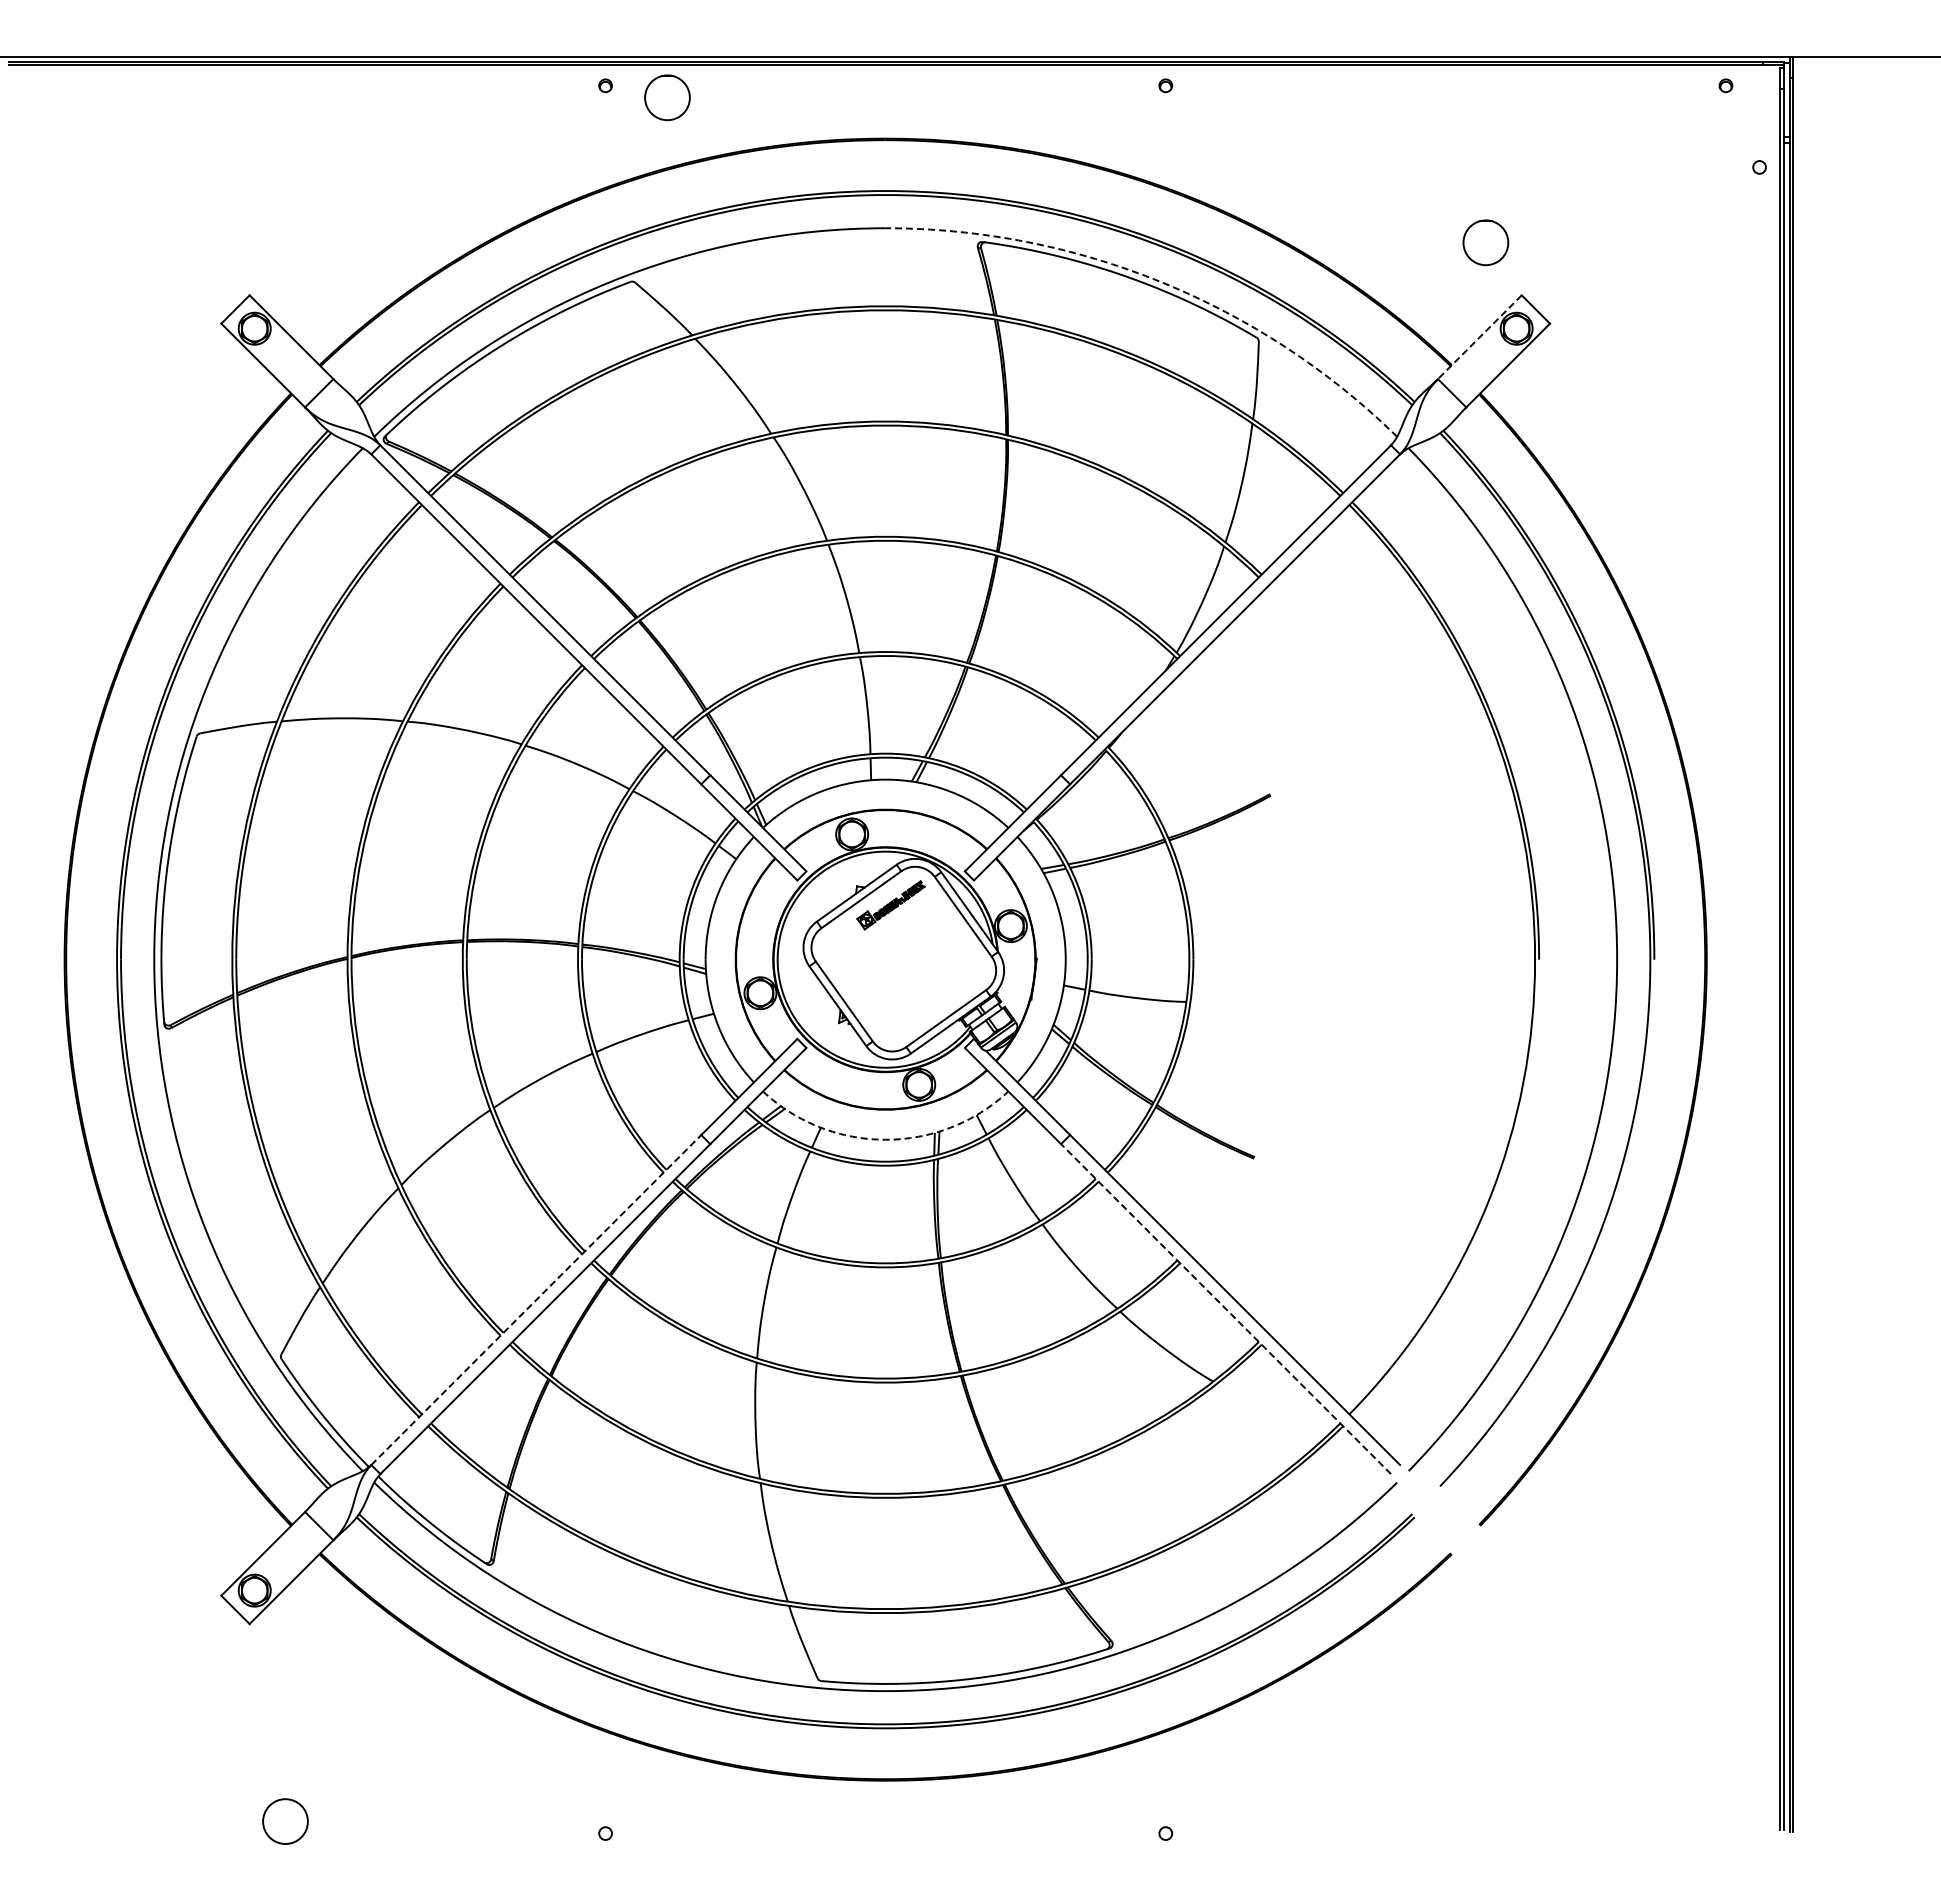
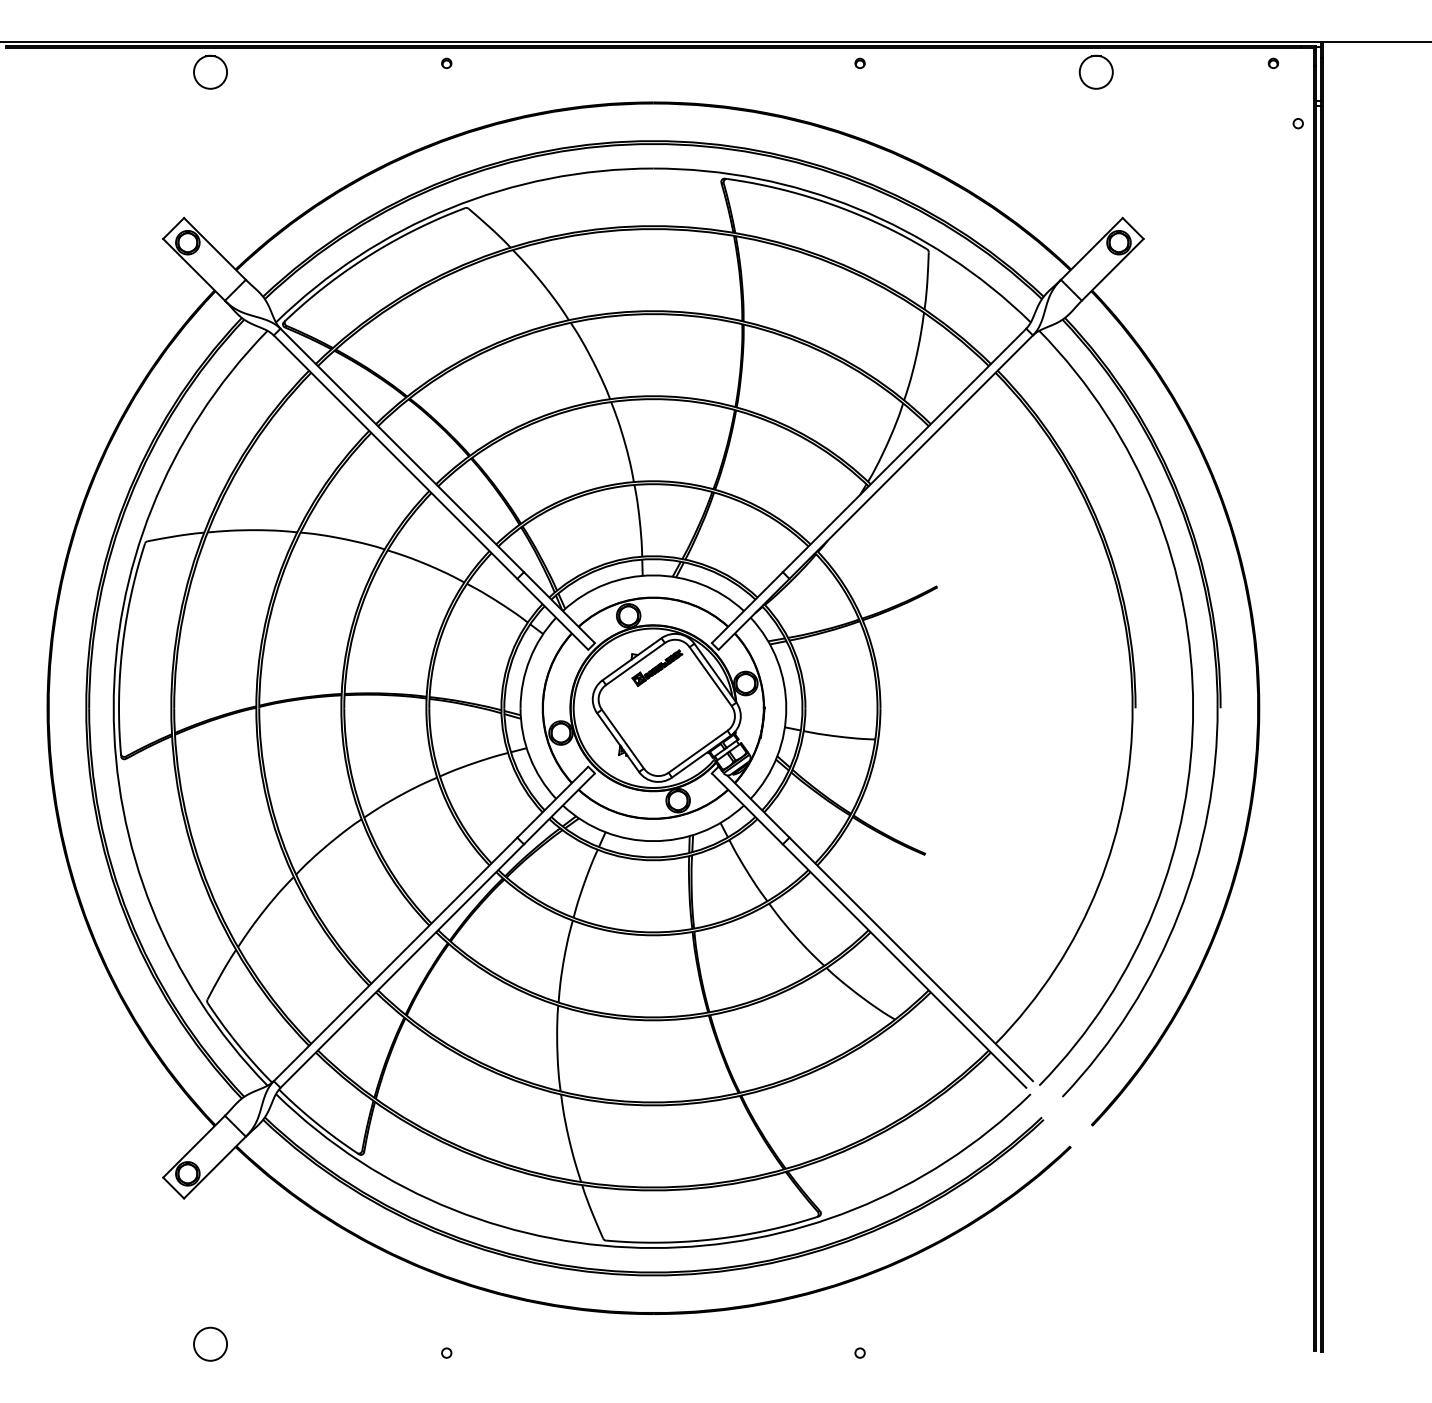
part: (667, 97) -> (210, 72), moved
part: (1485, 242) -> (1096, 72), moved
arc: (1161, 282) -> (856, 208), dashed -> solid
line: (1479, 337) -> (1091, 249), dashed -> solid
arc: (885, 1139) -> (653, 840), dashed -> solid
line: (536, 1299) -> (395, 959), dashed -> solid
line: (1225, 1308) -> (904, 965), dashed -> solid

